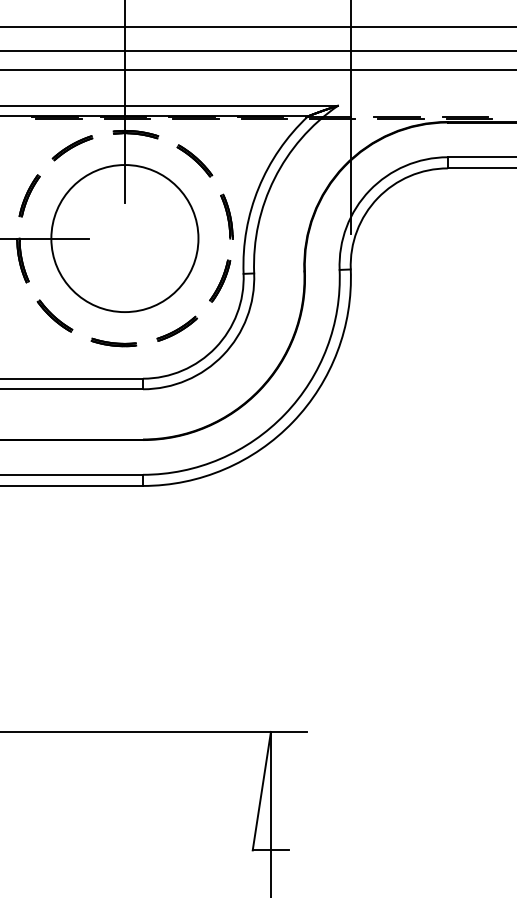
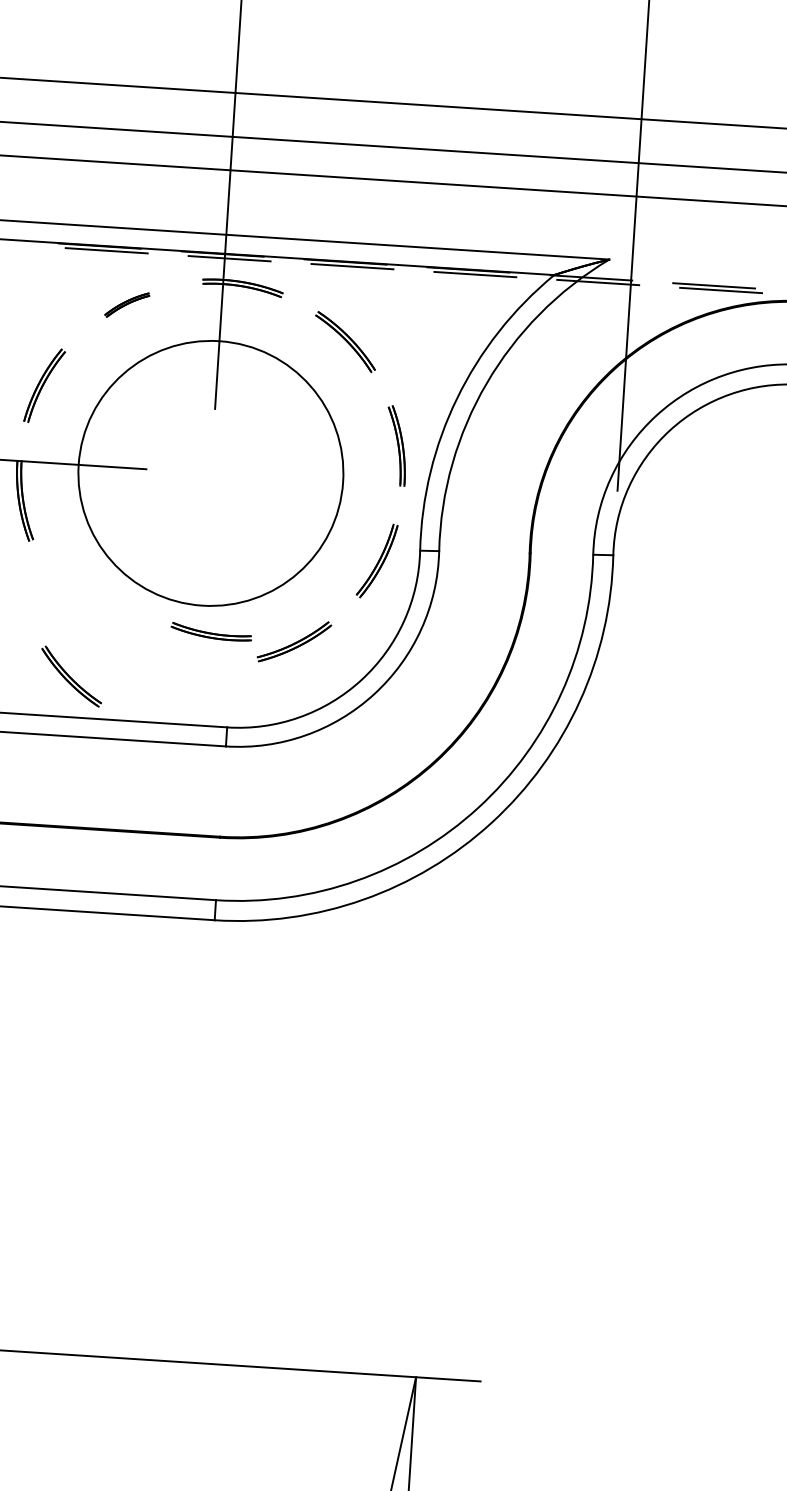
part: (72, 148) -> (127, 305), size x0.6
part: (54, 315) -> (70, 675), moved
part: (113, 342) -> (210, 632), moved

